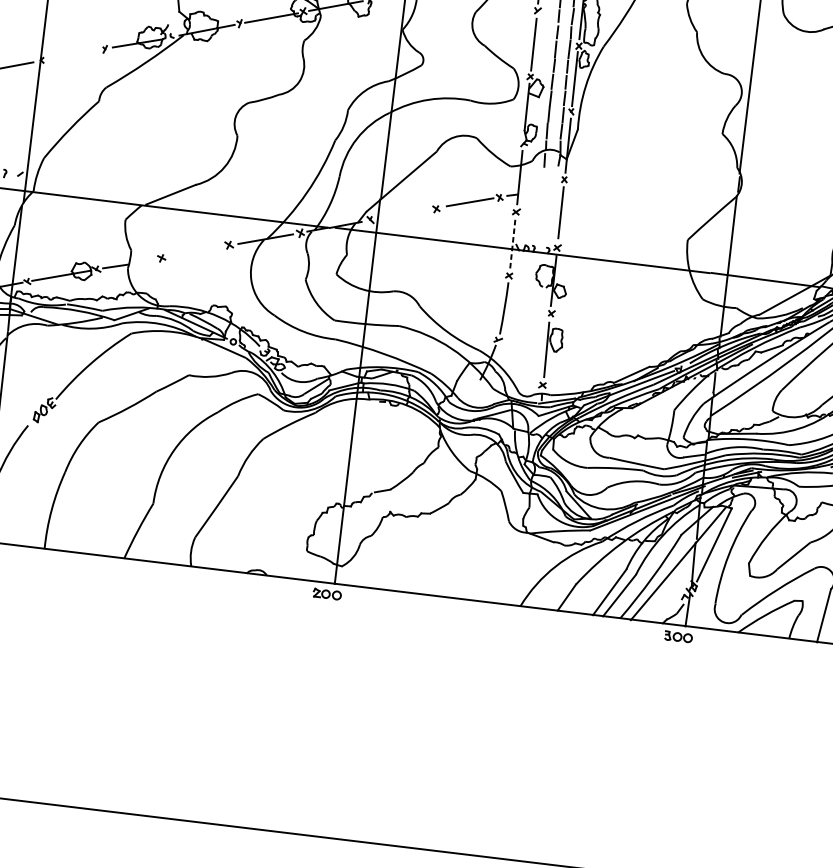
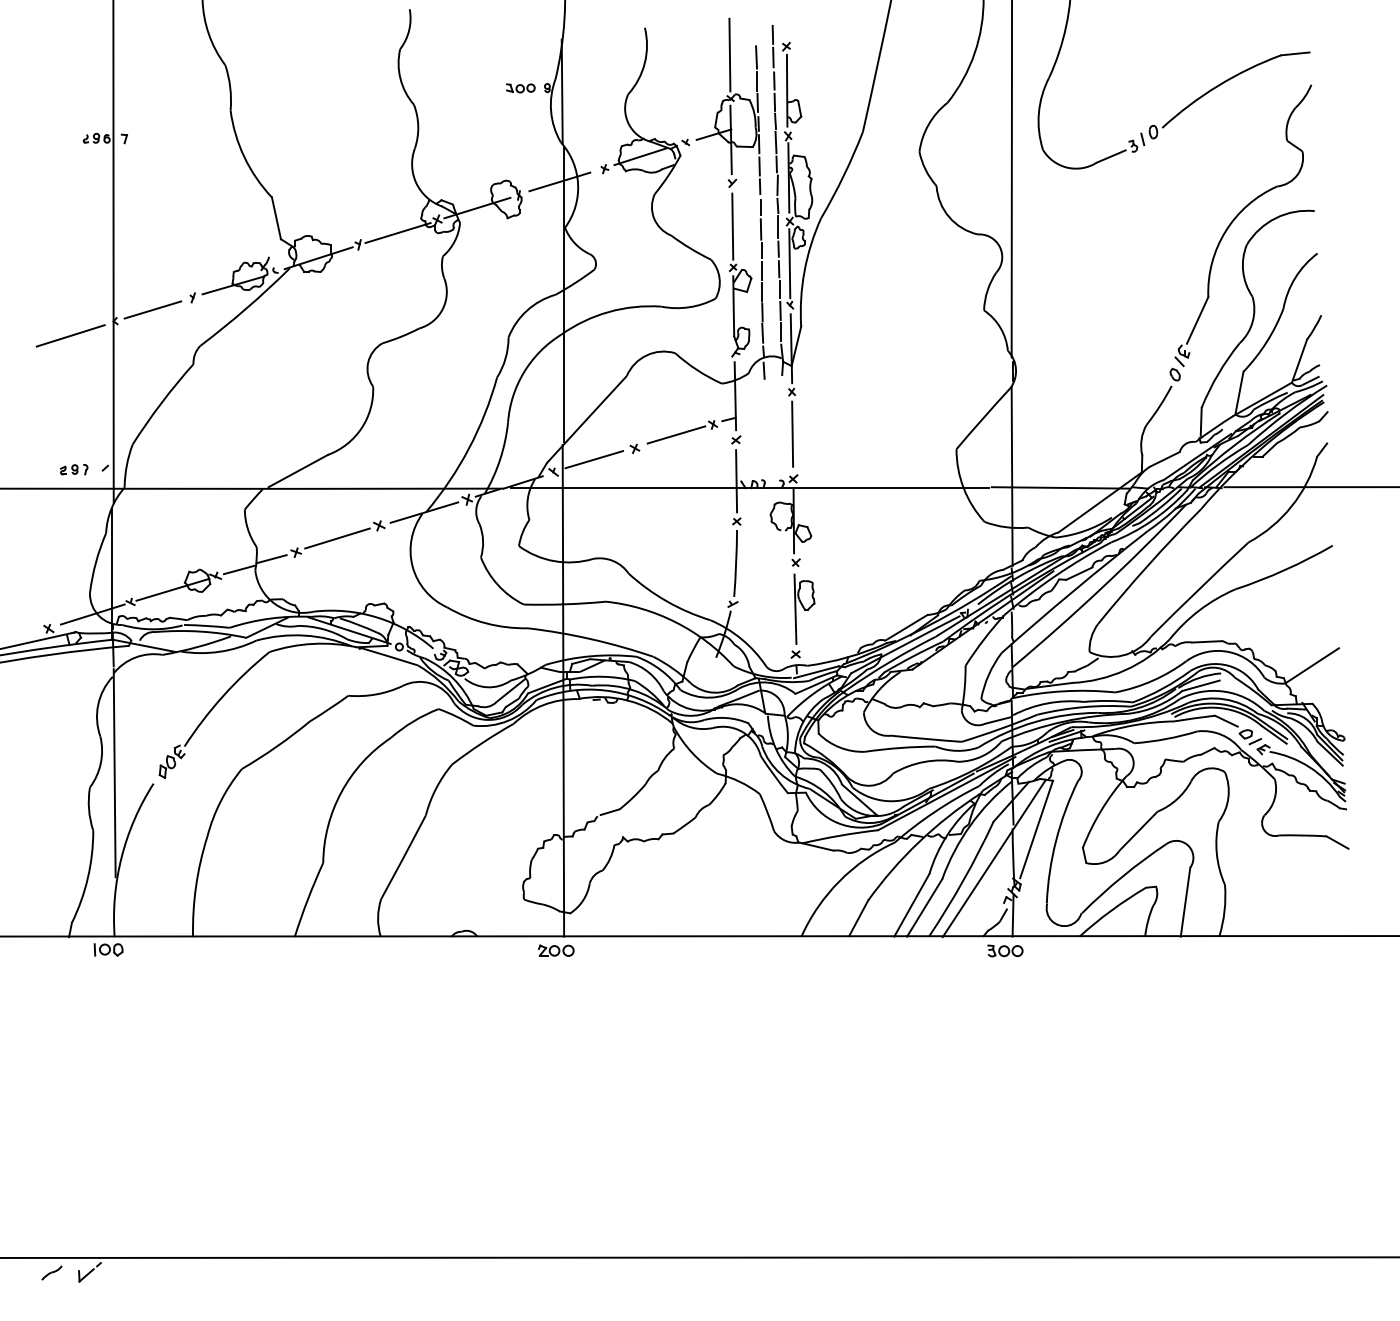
line: (72, 54) -> (152, 309), added
line: (403, 213) -> (594, 459), added
line: (512, 244) -> (736, 481), dashed -> solid
line: (195, 251) -> (337, 538), added
line: (141, 261) -> (271, 559), added

